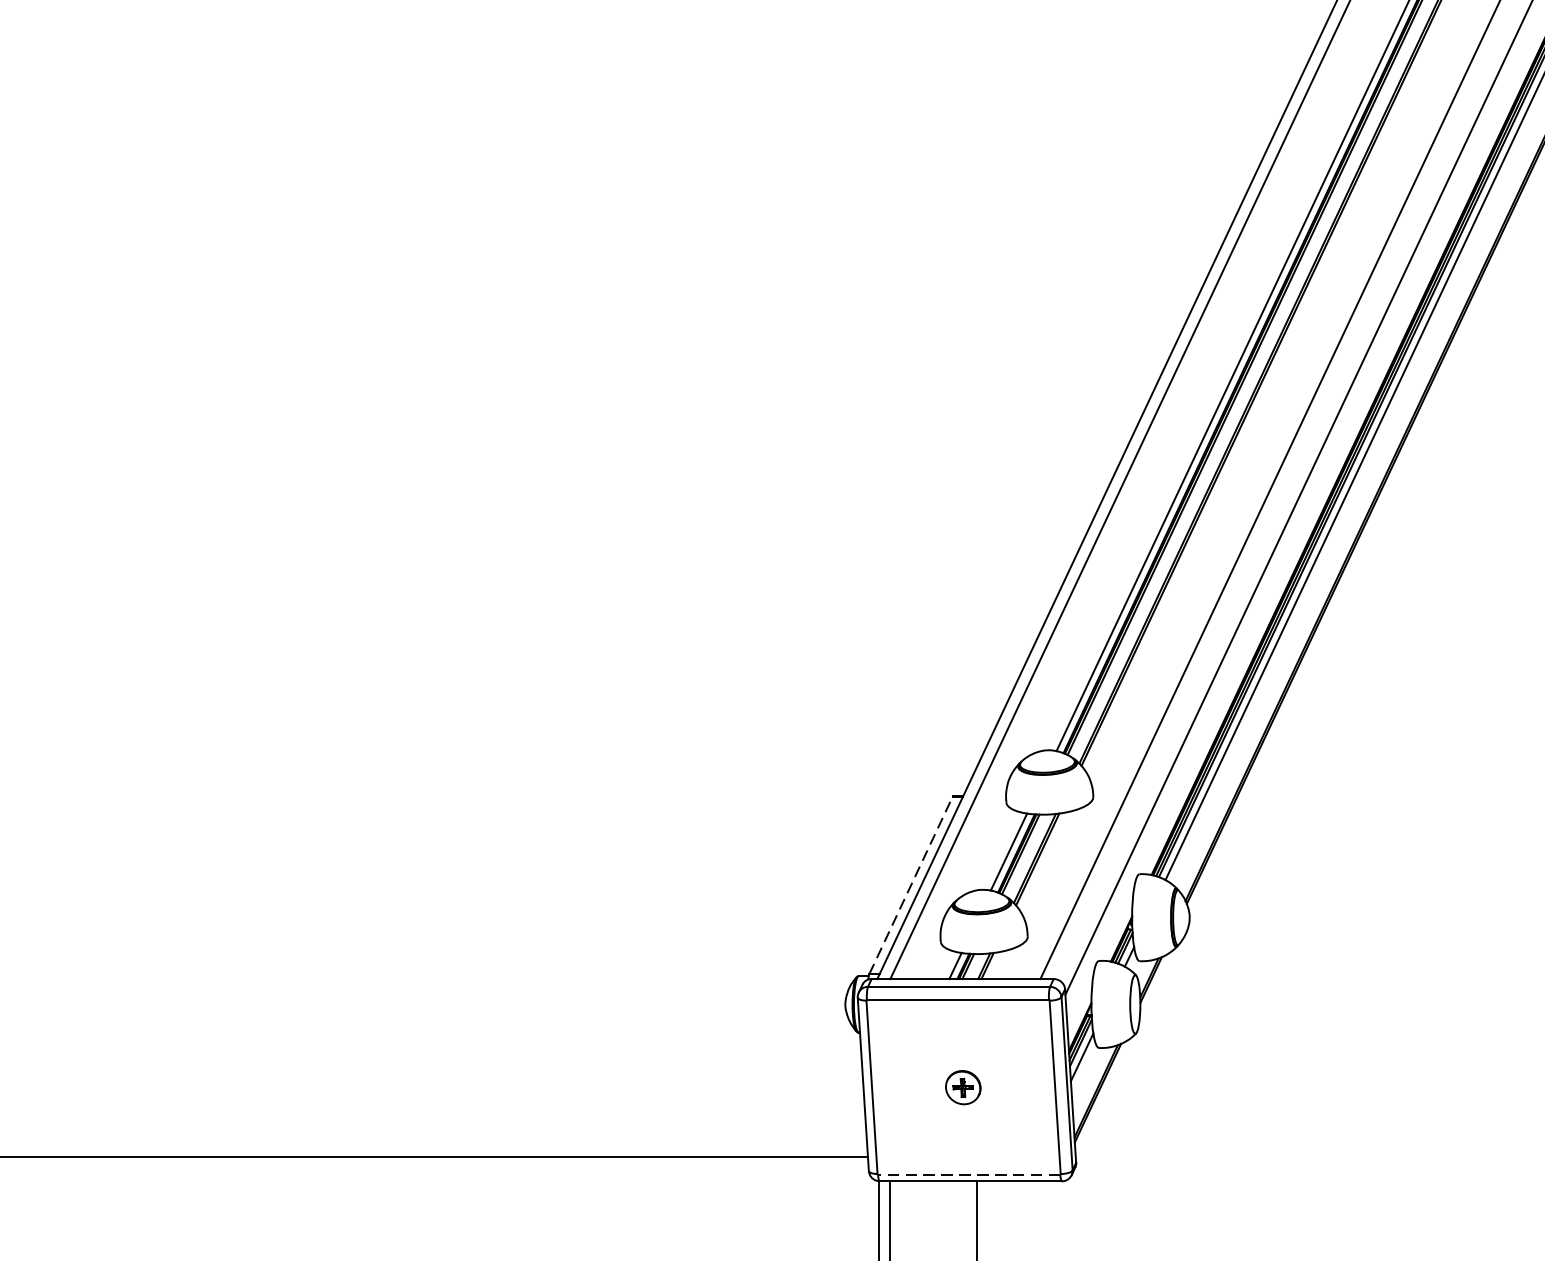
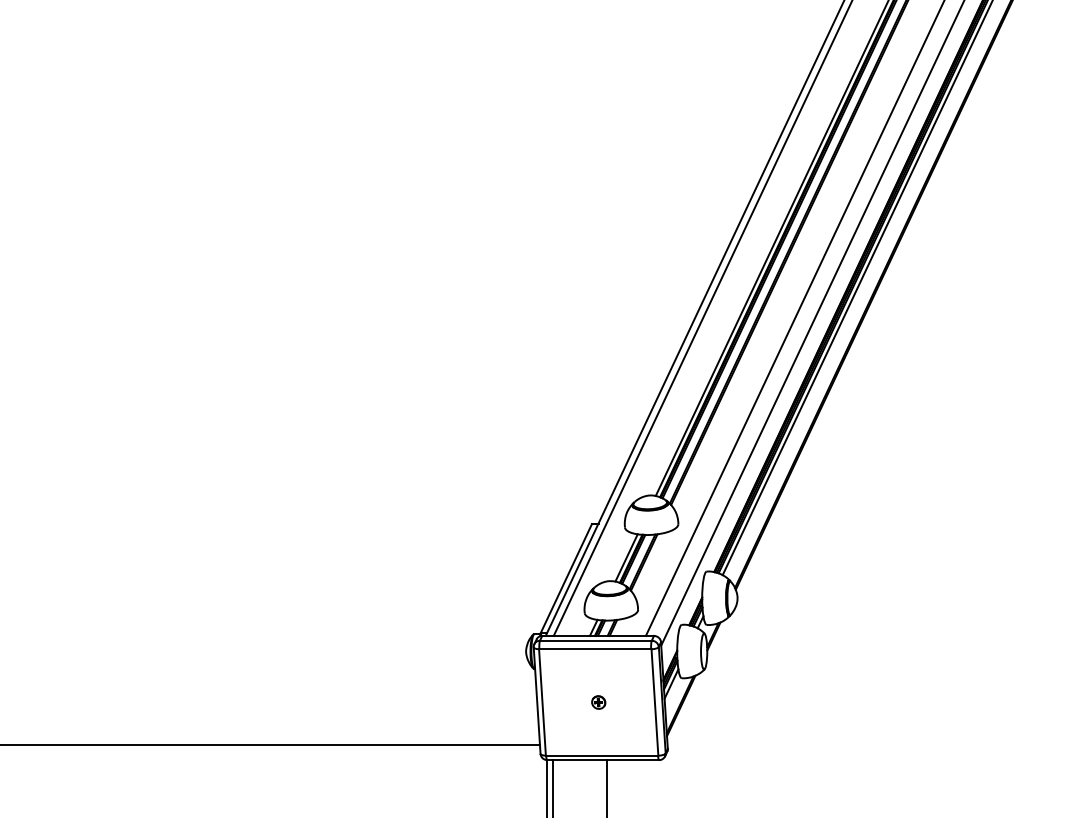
line: (911, 885) -> (566, 578), dashed -> solid
part: (963, 1087) -> (598, 702), size x0.62
line: (969, 1173) -> (602, 755), dashed -> solid

